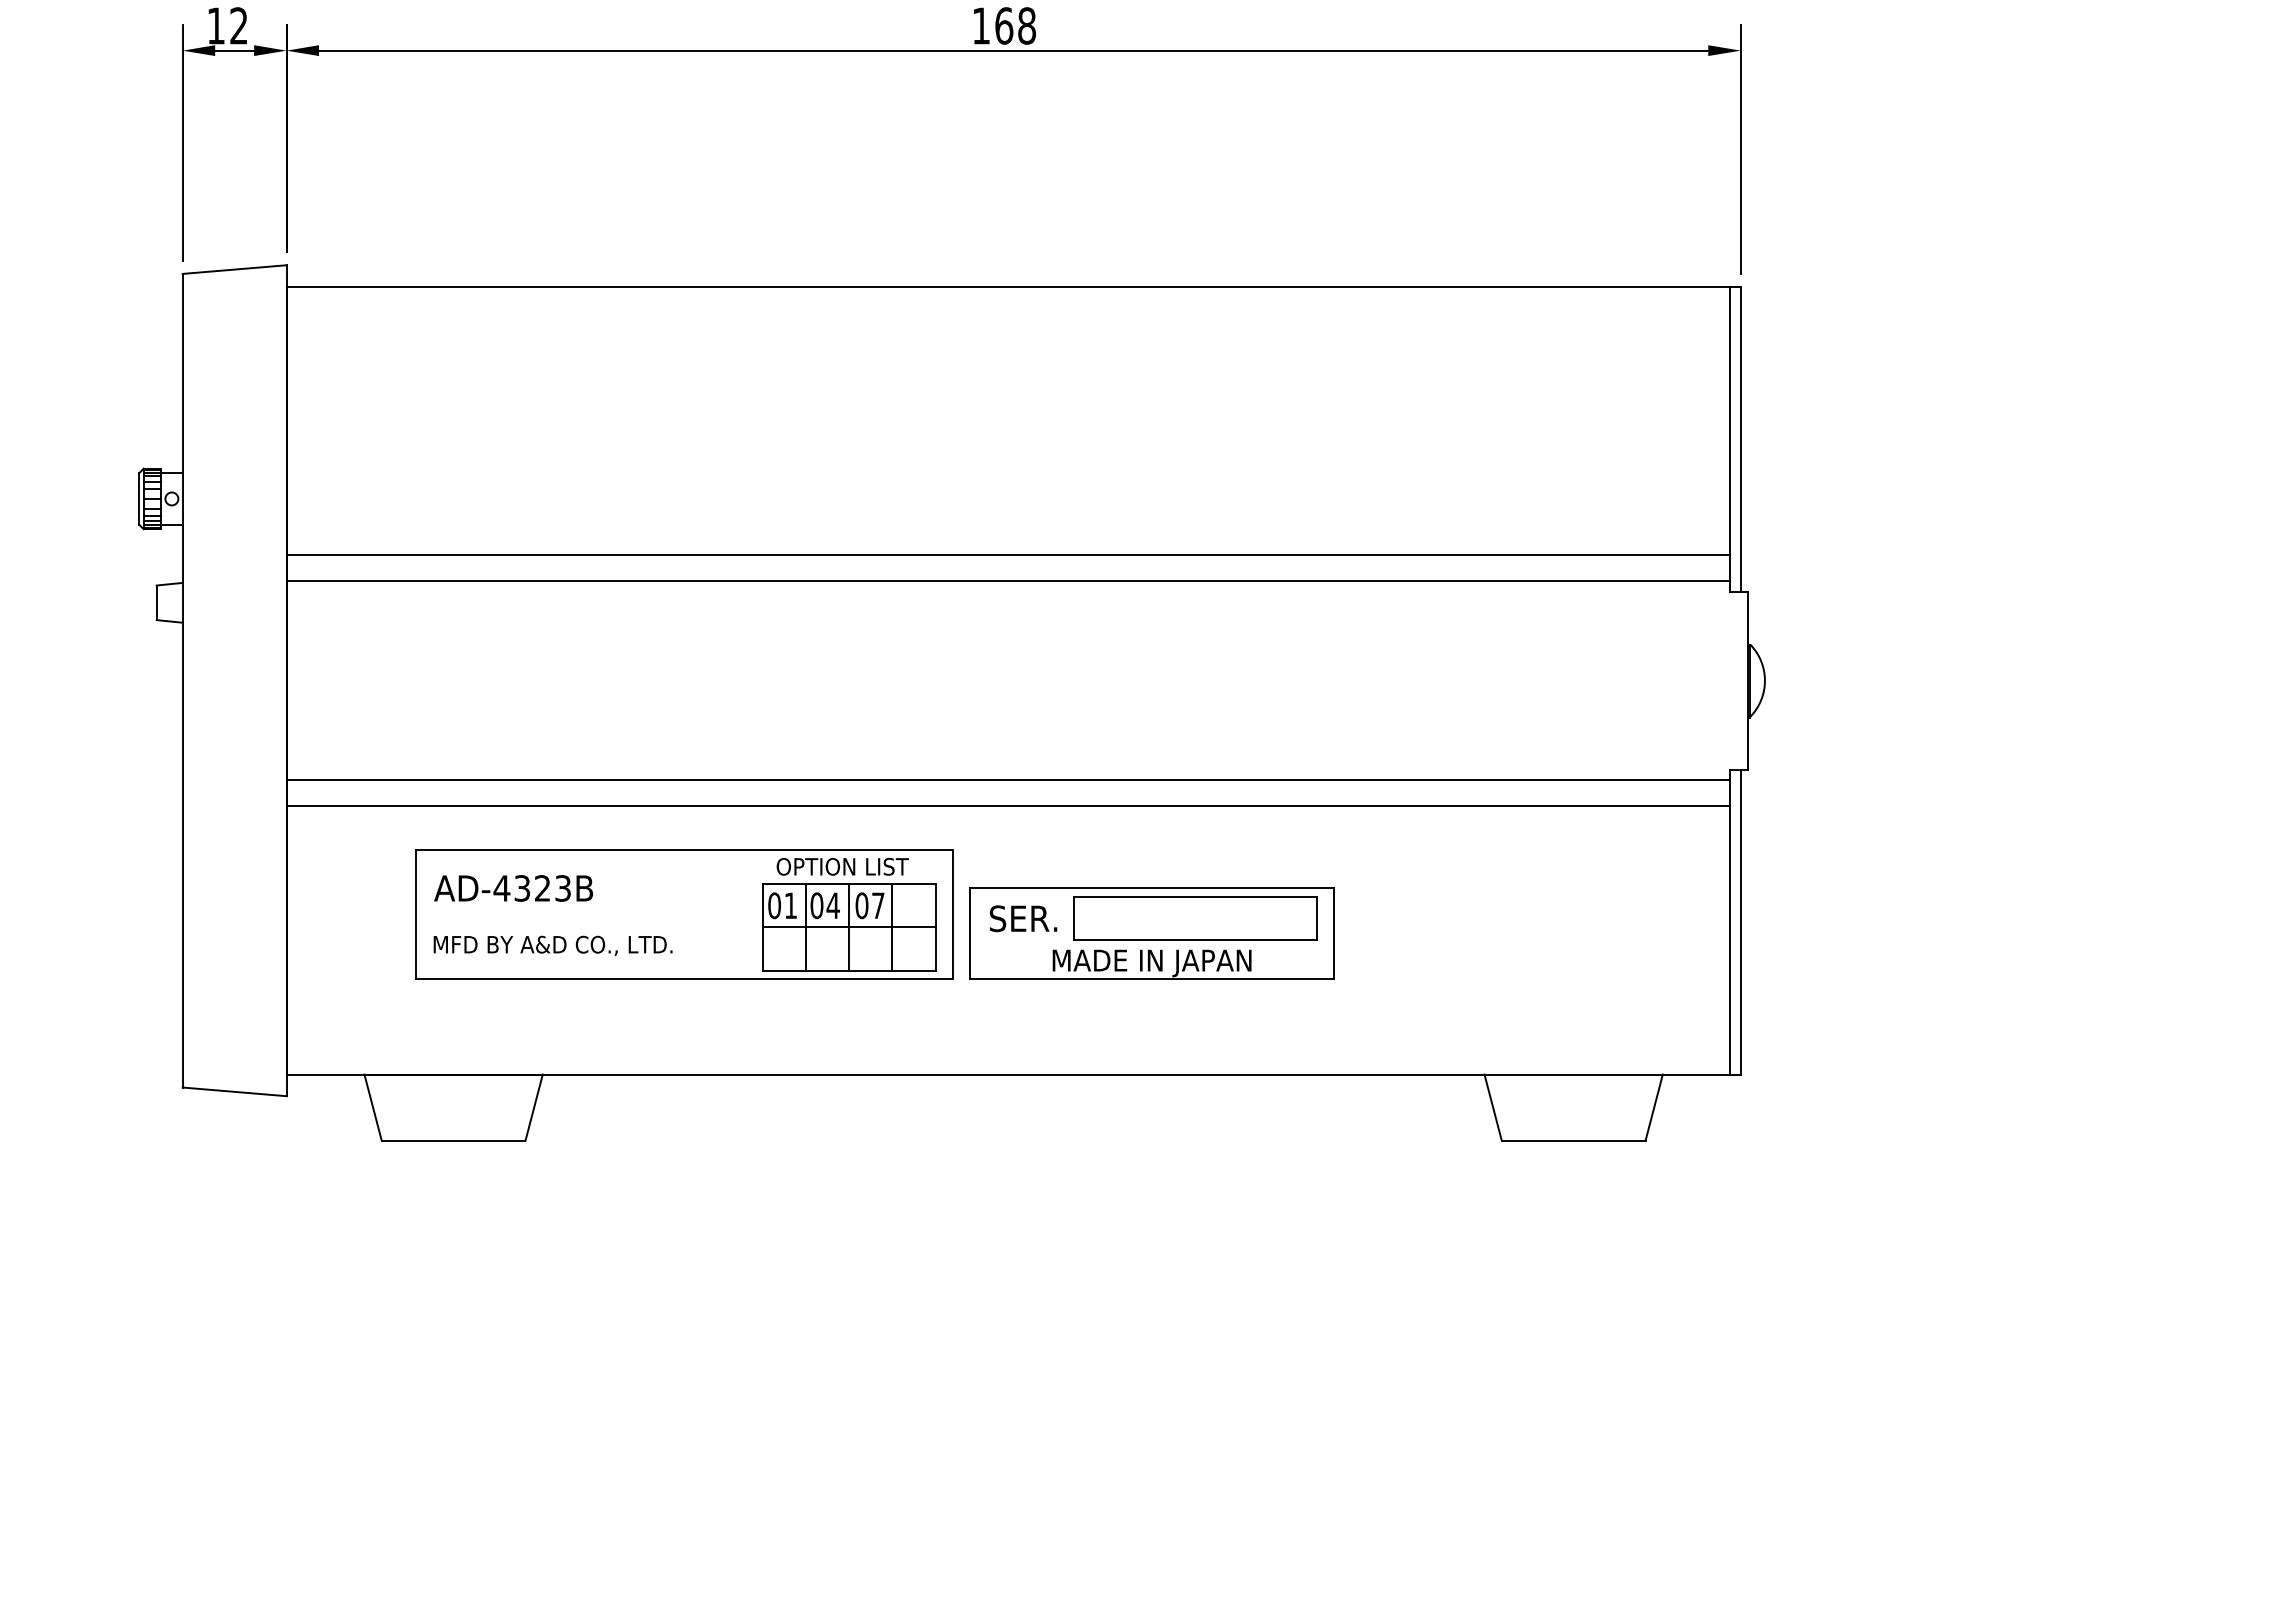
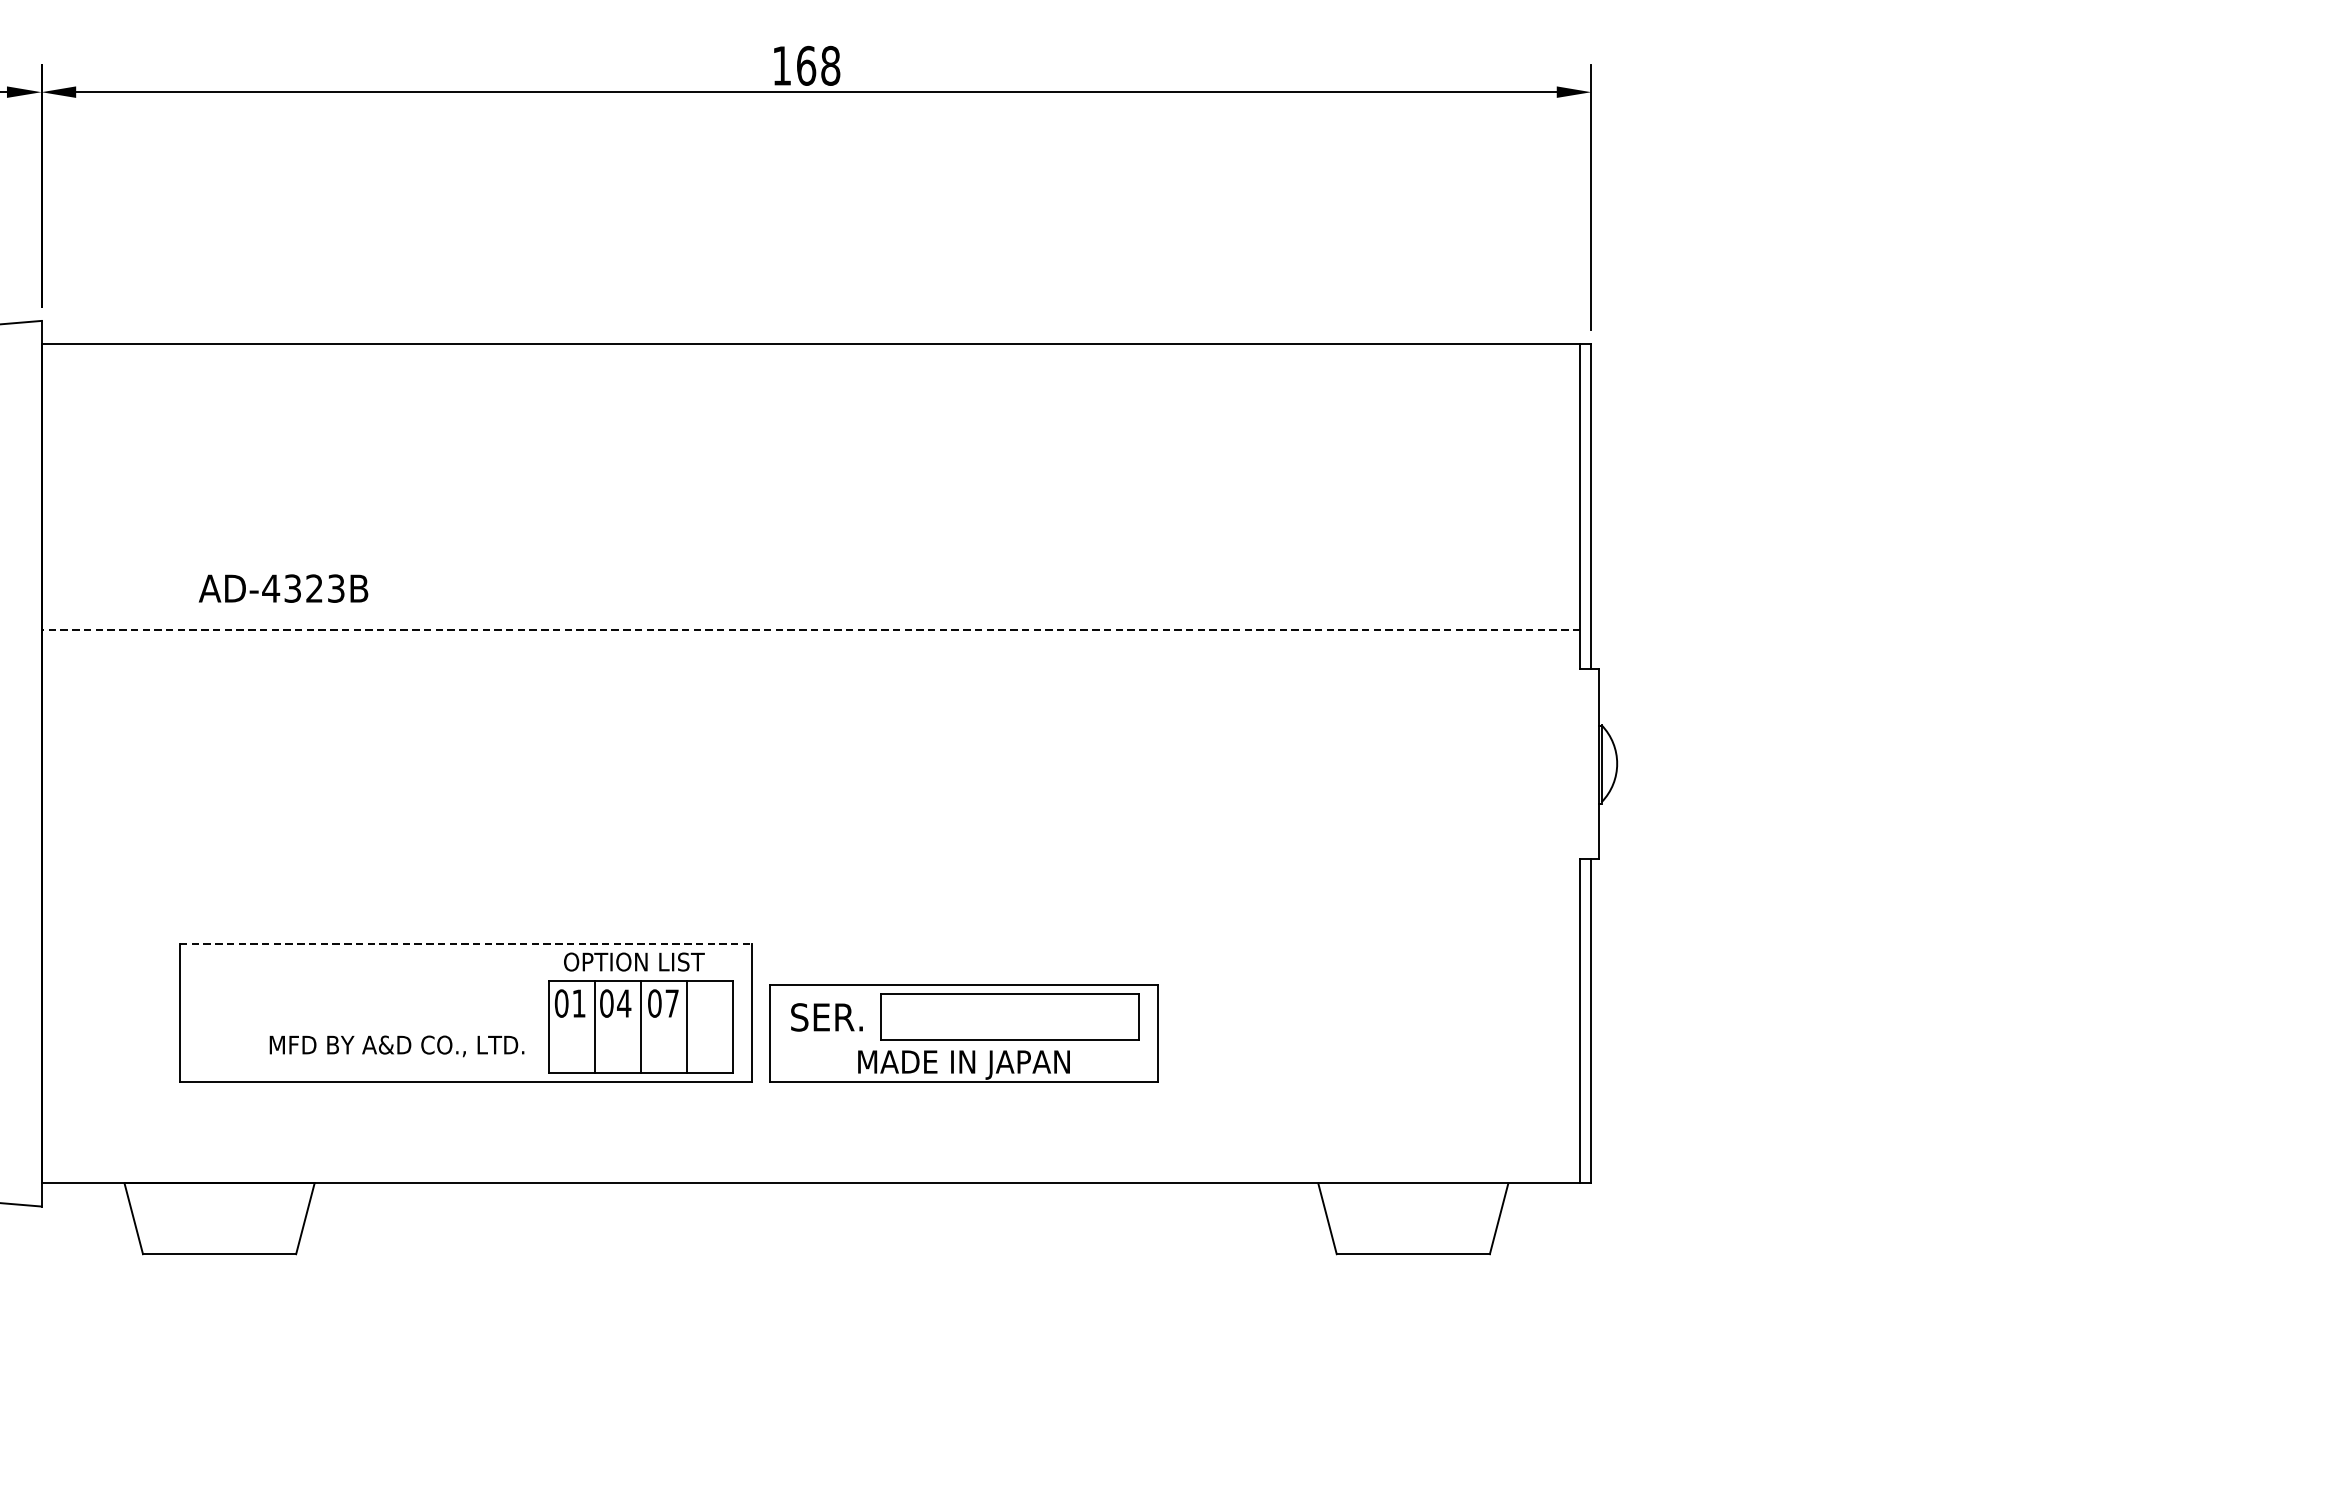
line: (1008, 555) -> (810, 630), solid -> dashed
line: (1008, 581) -> (810, 657), removed
line: (1008, 780) -> (810, 870), removed
line: (1008, 806) -> (810, 897), removed
line: (685, 849) -> (466, 943), solid -> dashed
text: (513, 888) -> (283, 588), moved
line: (848, 927) -> (640, 1026), removed
text: (552, 945) -> (396, 1045), moved

